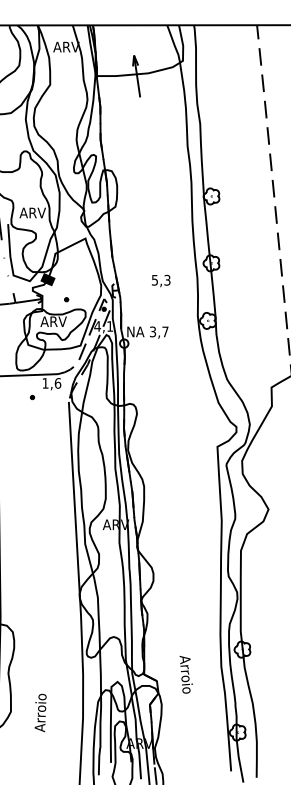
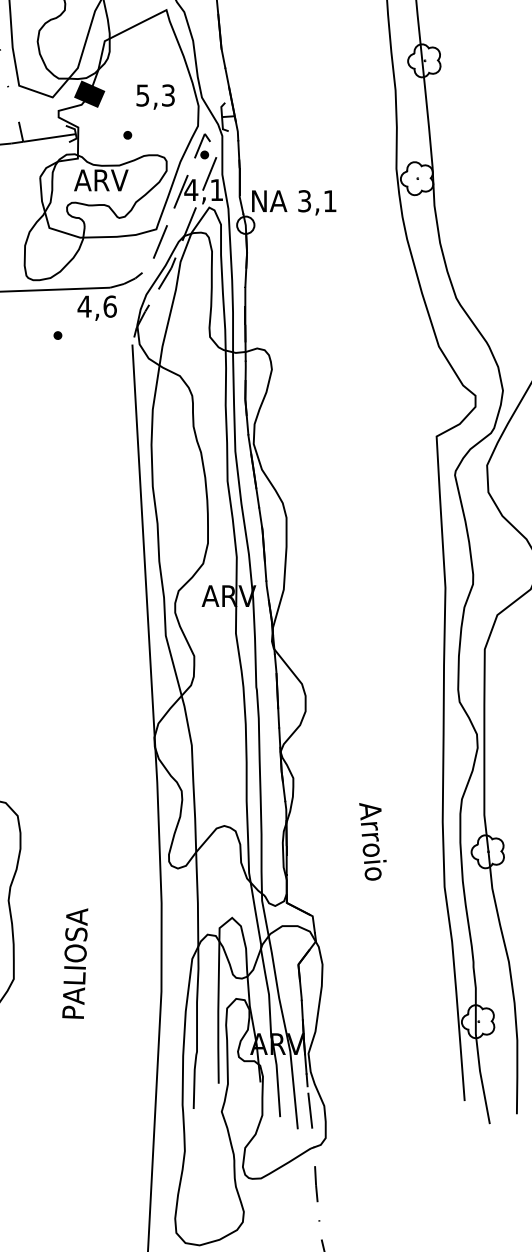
text: (160, 280) -> (154, 95), moved
text: (165, 331) -> (330, 200), 3,7 -> 3,1
text: (45, 383) -> (84, 306), 1,6 -> 4,6
text: (185, 674) -> (371, 841), moved
text: (40, 704) -> (74, 964), Arroio -> PALIOSA

